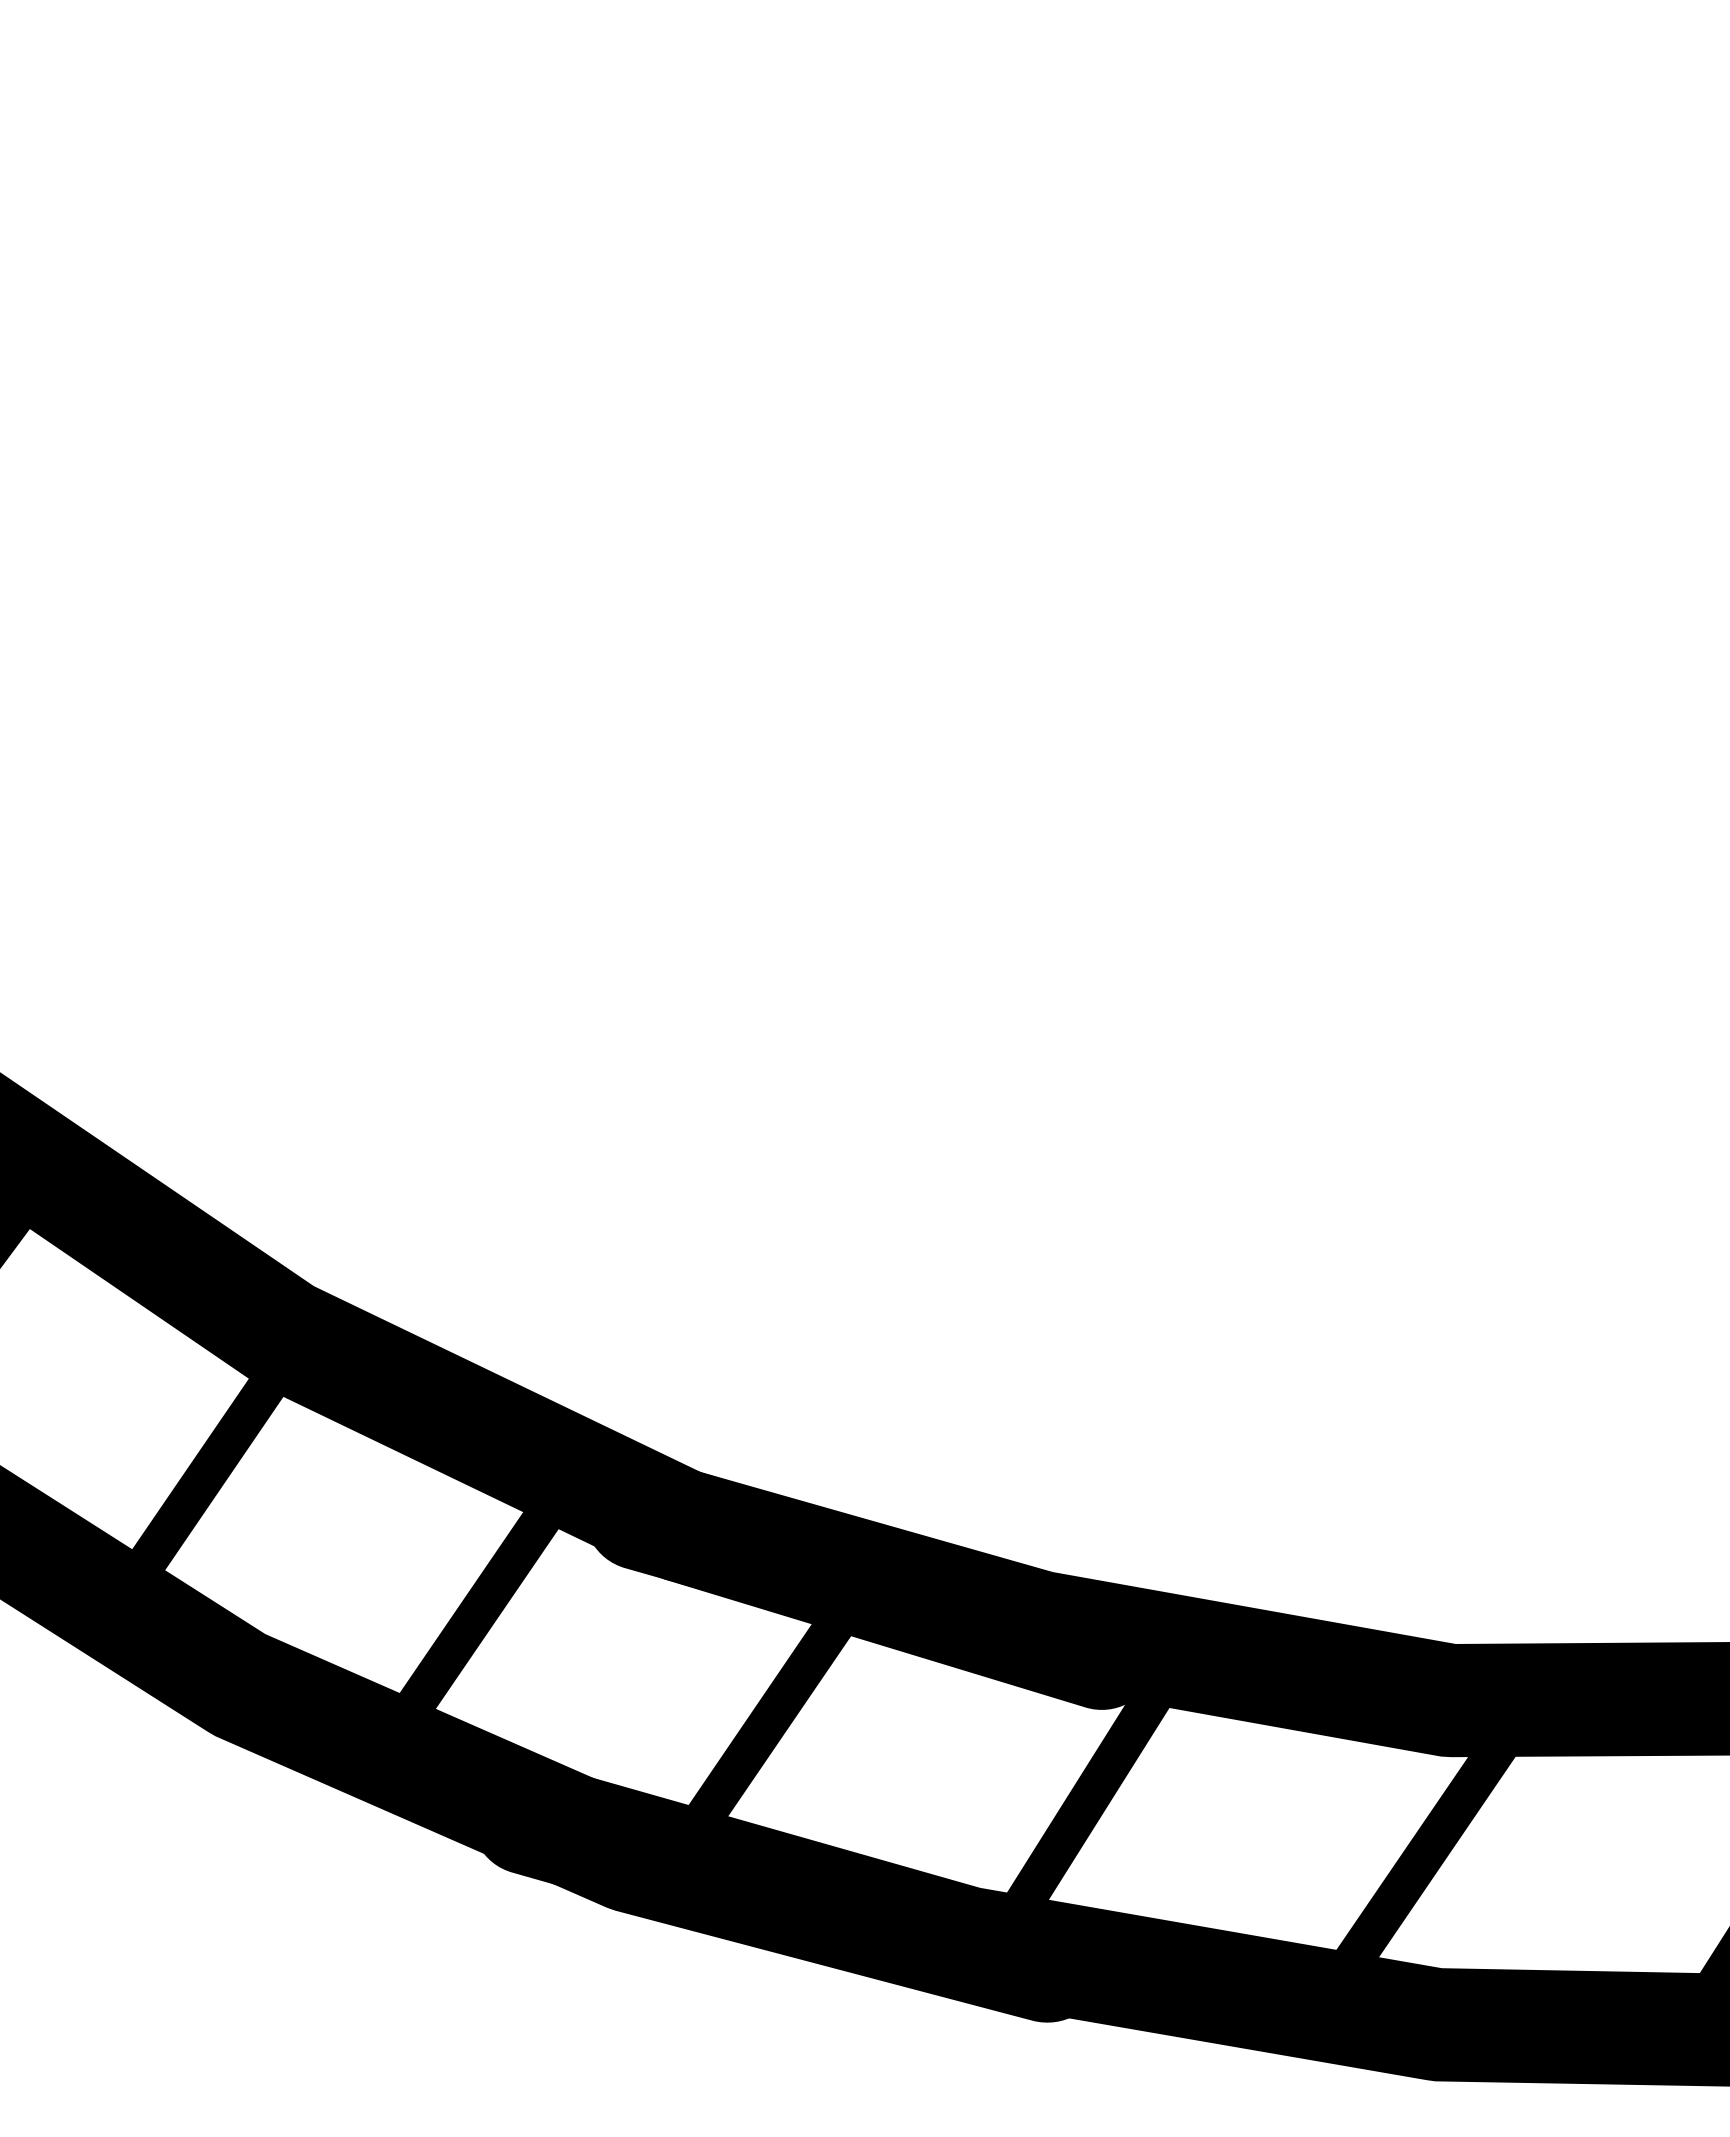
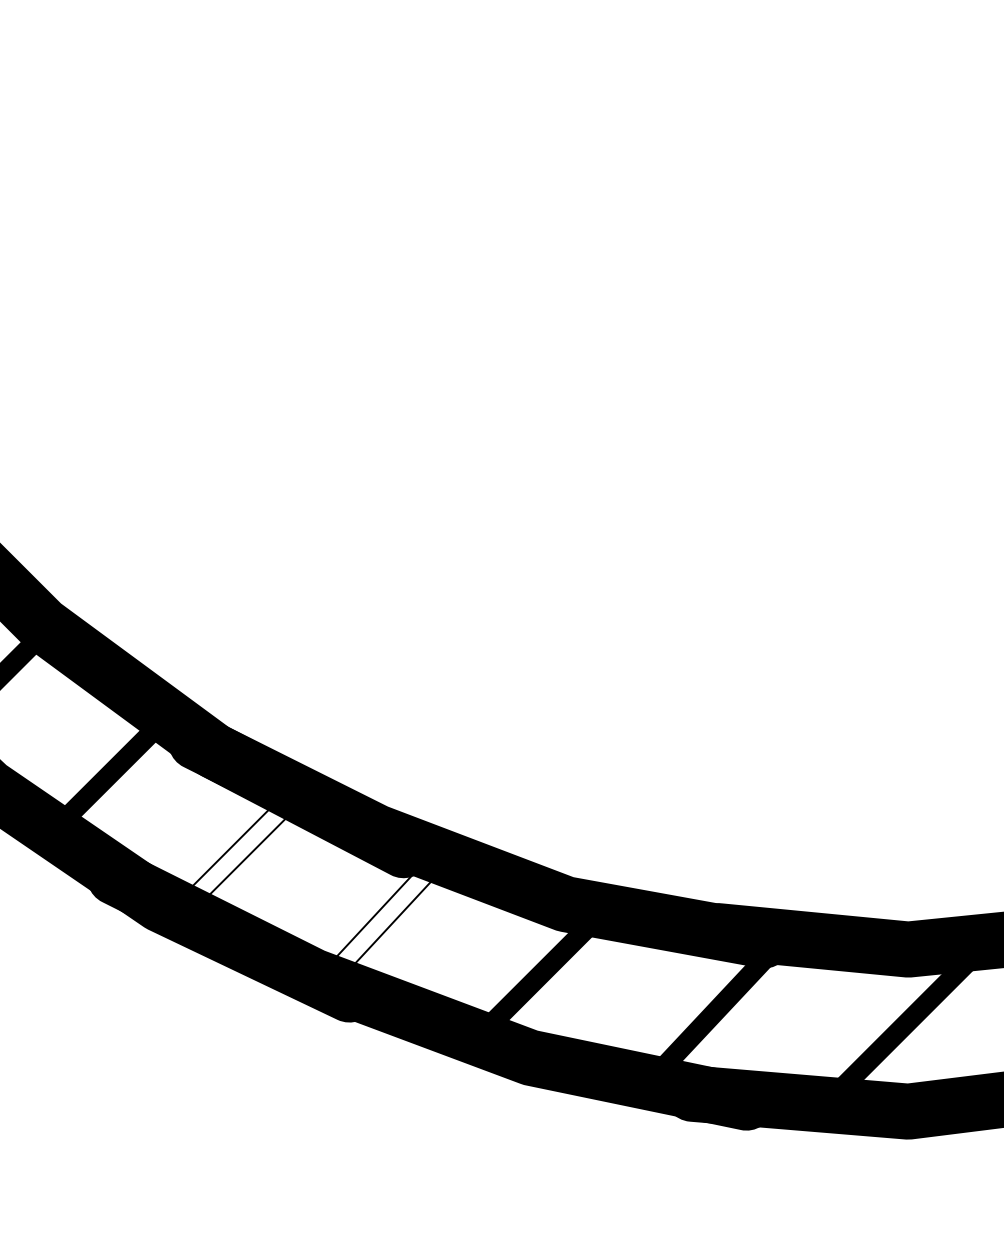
fill: (765, 1725) -> (236, 854), removed
fill: (1082, 1808) -> (380, 922), removed

